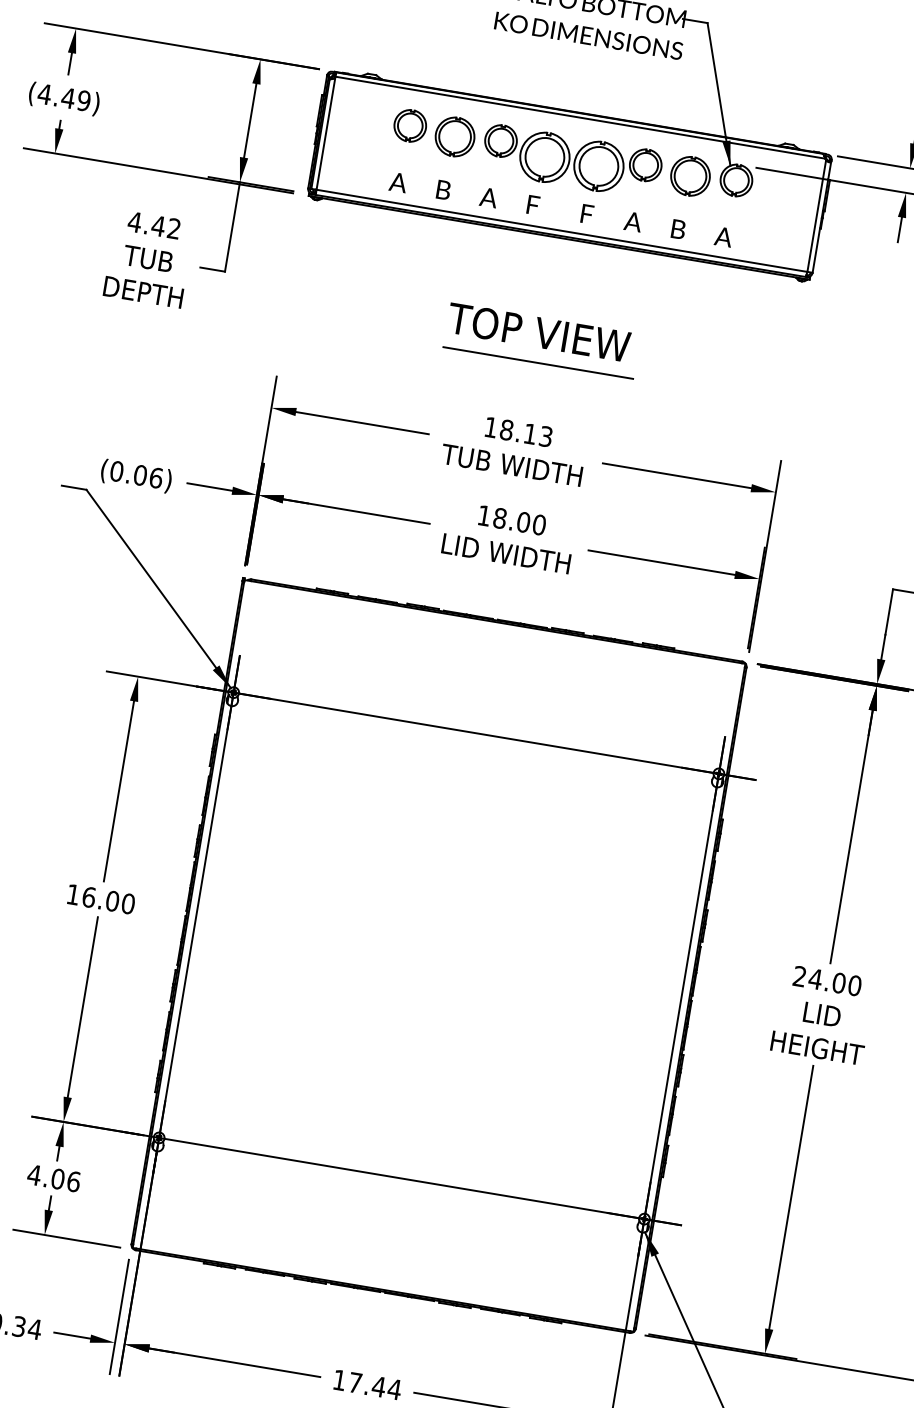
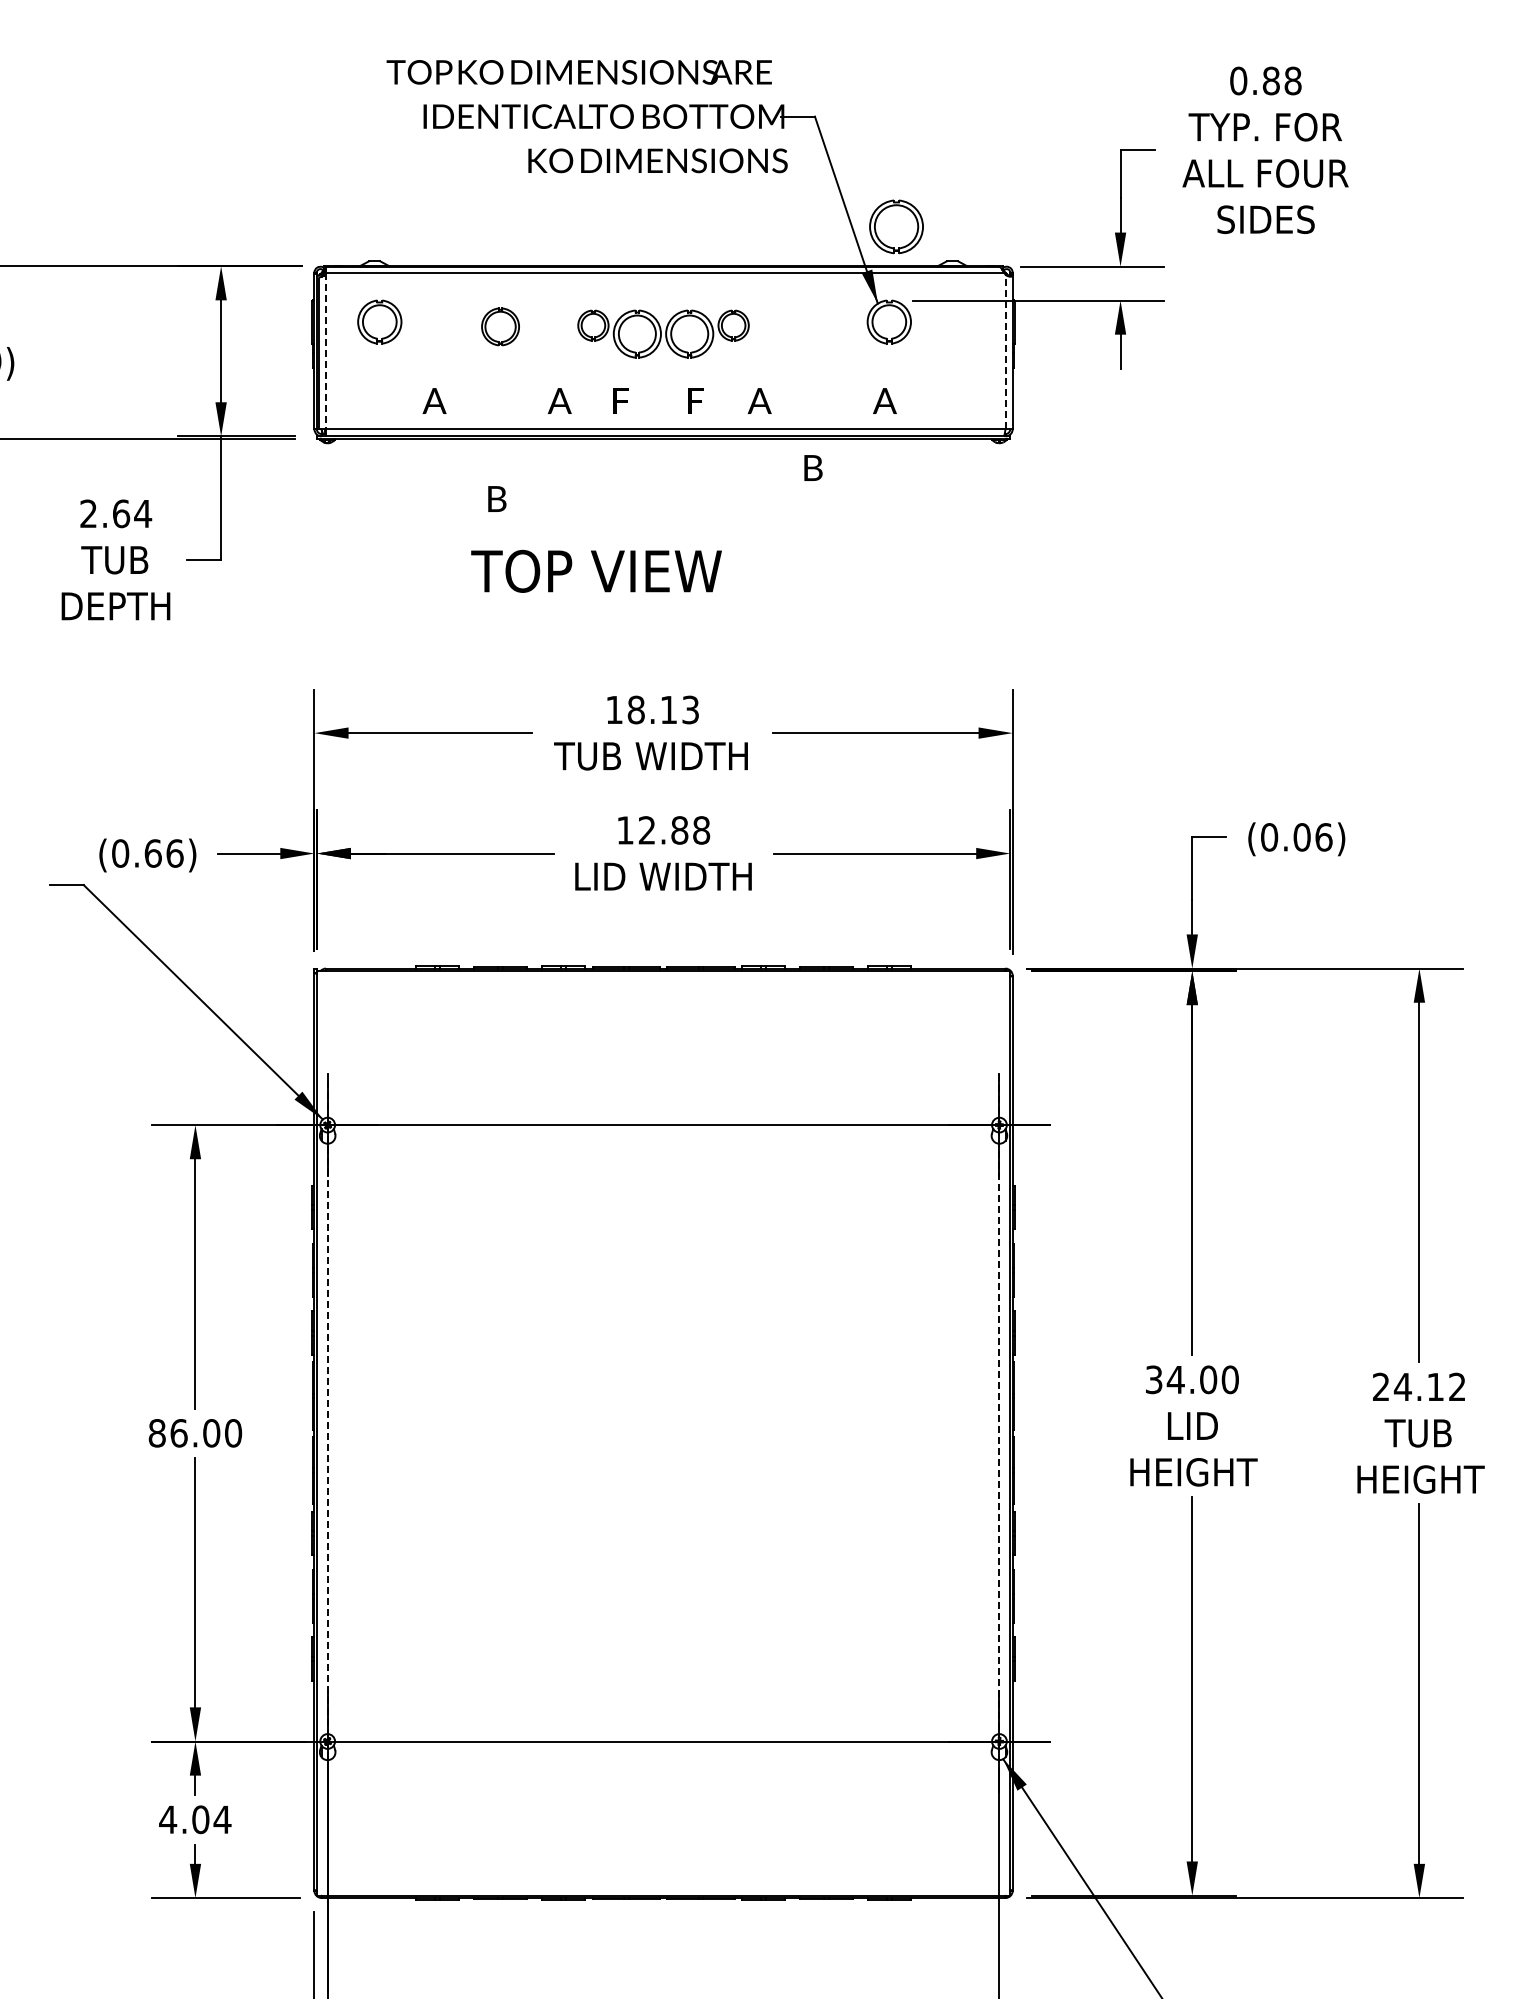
part: (410, 125) -> (379, 321), moved
line: (326, 133) -> (326, 351), solid -> dashed
part: (455, 136) -> (500, 326), size x0.7
part: (571, 161) -> (663, 333), size x0.7
part: (690, 176) -> (896, 226), moved
text: (443, 189) -> (497, 498), moved
line: (816, 215) -> (1005, 351), solid -> dashed
text: (154, 225) -> (115, 513), 4.42 -> 2.64
text: (678, 229) -> (813, 467), moved
text: (538, 331) -> (596, 570), moved
line: (538, 362) -> (663, 612), removed
text: (139, 475) -> (152, 853), (0.06) -> (0.66)
text: (519, 521) -> (674, 830), 18.00 -> 12.88
text: (72, 894) -> (156, 1433), 16.00 -> 86.00
line: (196, 915) -> (327, 1433), solid -> dashed
text: (799, 976) -> (1153, 1379), 24.00 -> 34.00
line: (681, 996) -> (999, 1433), solid -> dashed
text: (73, 1181) -> (222, 1819), 4.06 -> 4.04

